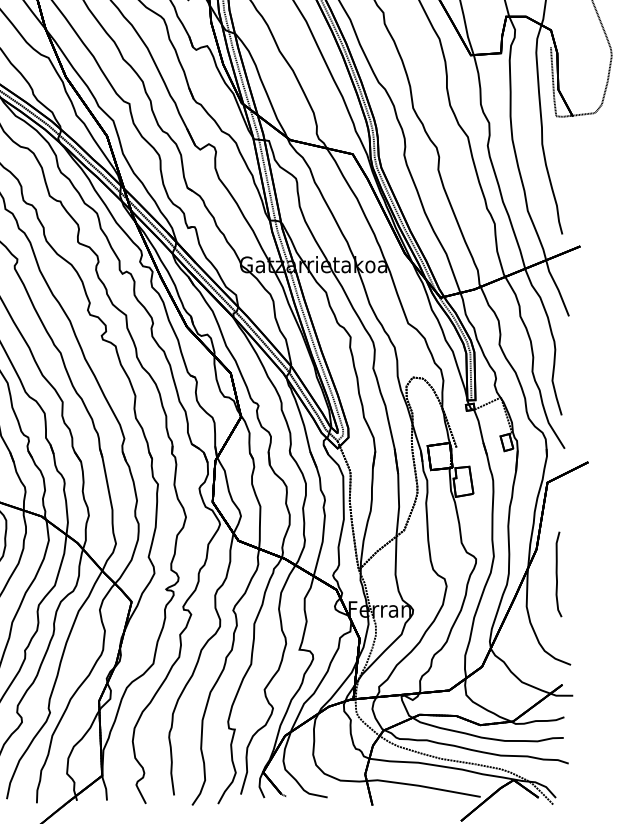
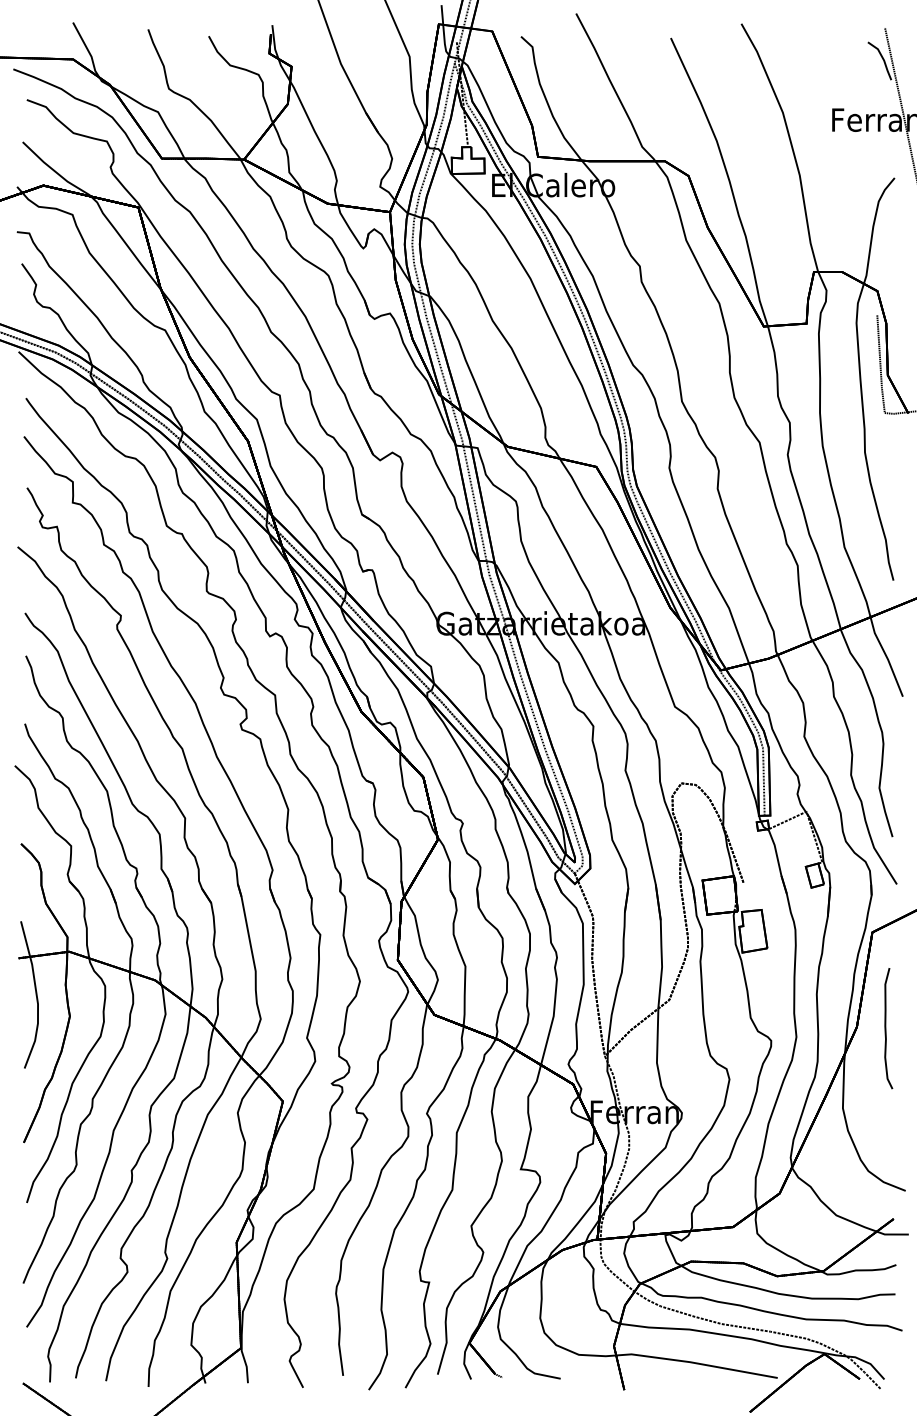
curve: (557, 574) -> (886, 1028), moved

